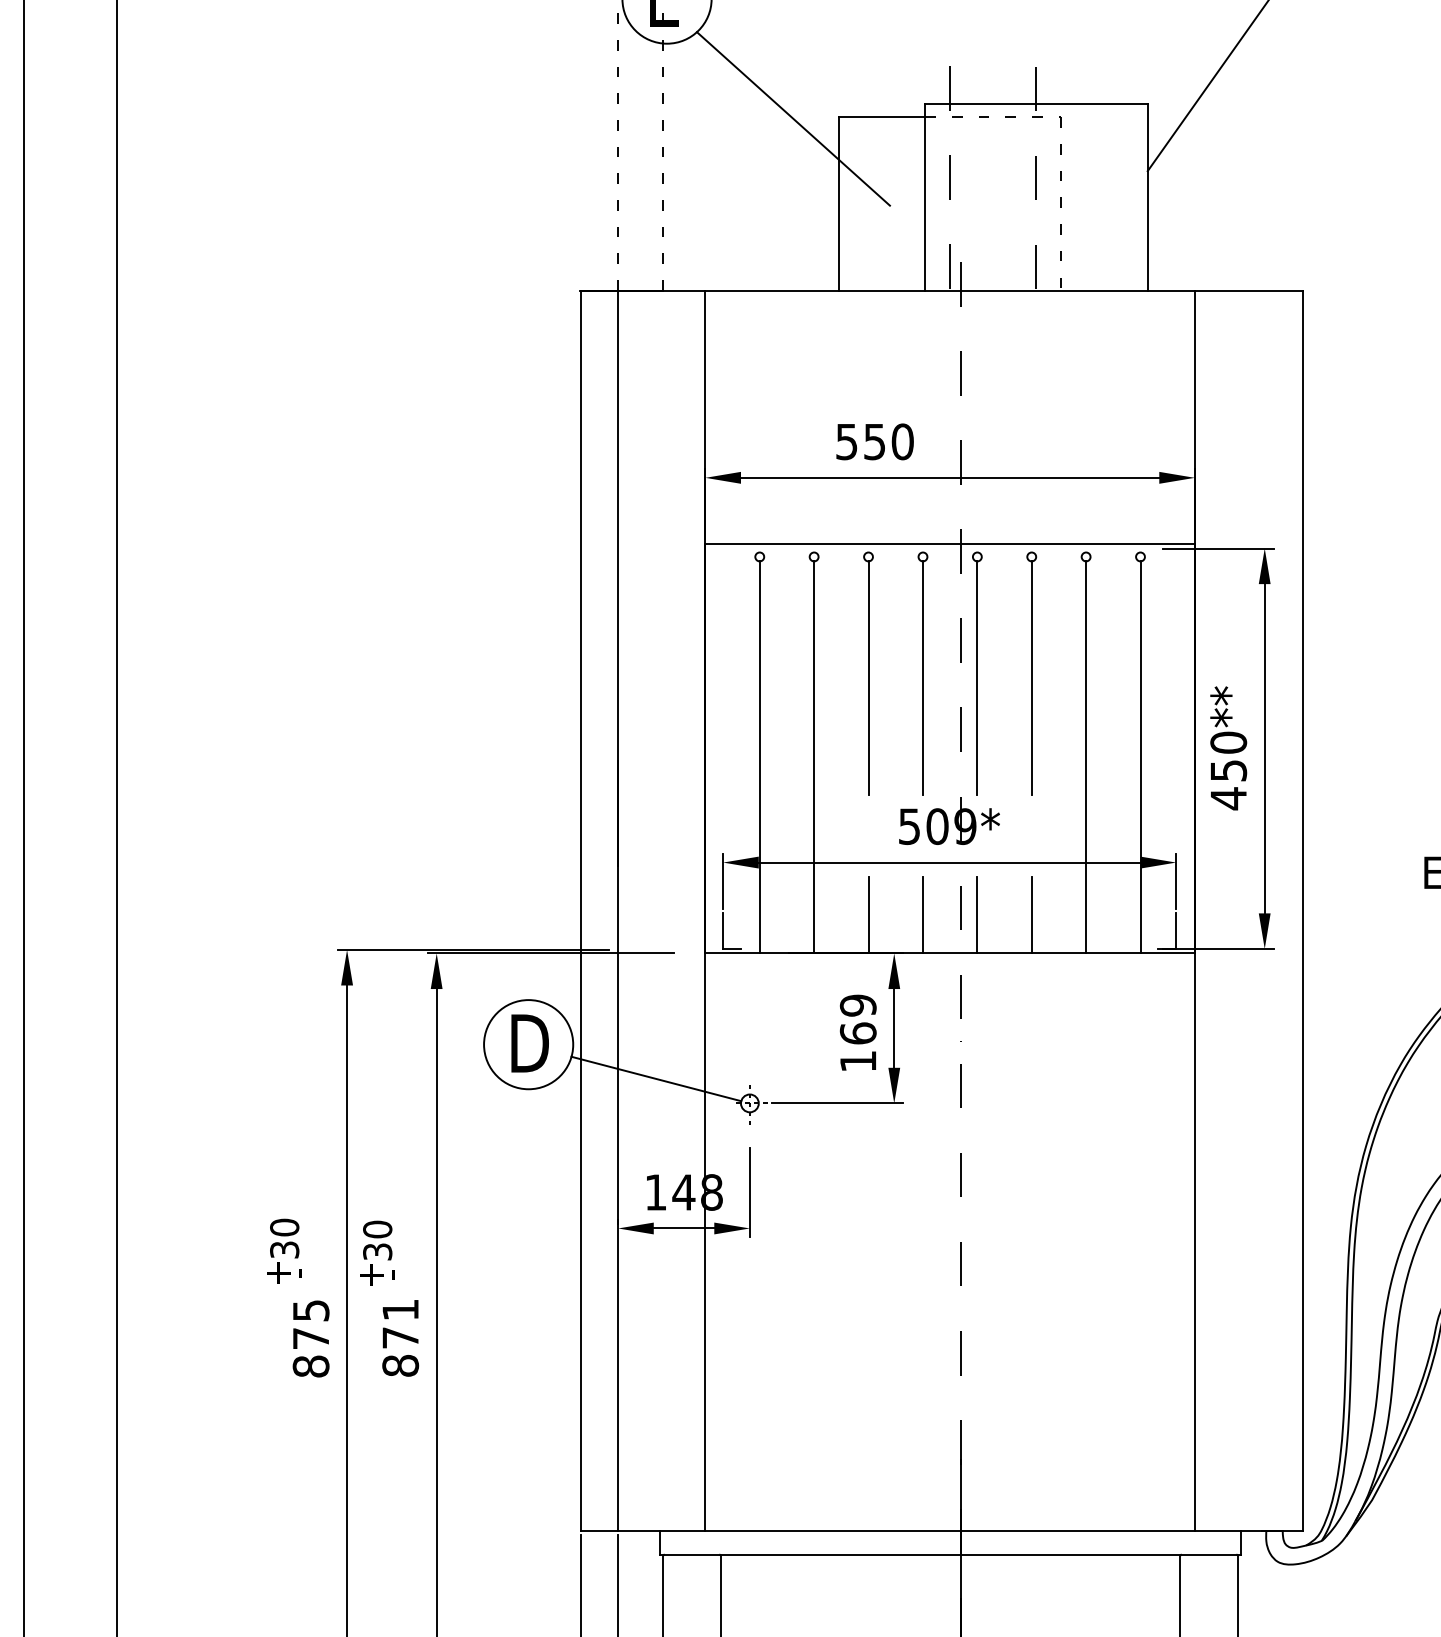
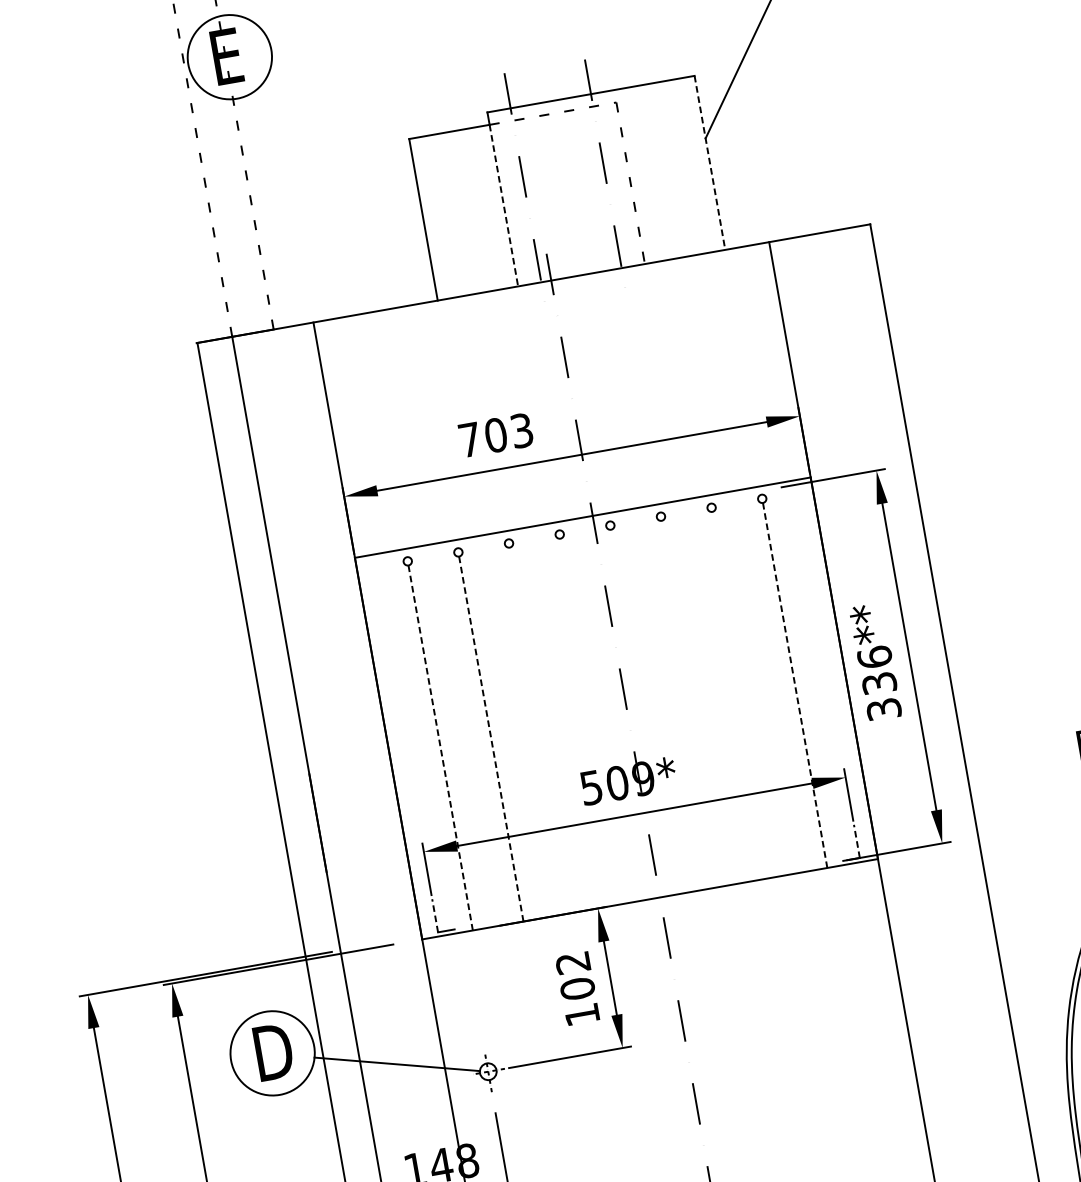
line: (792, 118) -> (366, 147), removed
line: (1147, 197) -> (709, 163), solid -> dashed
line: (925, 204) -> (504, 205), solid -> dashed
text: (874, 441) -> (495, 435), 550 -> 703
line: (868, 678) -> (528, 656), removed
line: (922, 678) -> (579, 647), removed
line: (977, 678) -> (630, 638), removed
line: (1031, 678) -> (680, 629), removed
line: (759, 756) -> (440, 747), solid -> dashed
line: (814, 756) -> (491, 738), solid -> dashed
line: (1140, 756) -> (795, 684), solid -> dashed
line: (1086, 757) -> (744, 694), removed
text: (1228, 770) -> (879, 683), 450** -> 336**
line: (868, 915) -> (567, 877), removed
line: (922, 915) -> (618, 868), removed
line: (977, 915) -> (669, 859), removed
line: (1031, 915) -> (719, 850), removed
line: (723, 931) -> (435, 916), solid -> dashed
line: (1176, 931) -> (857, 841), solid -> dashed
text: (857, 1019) -> (574, 975), 169 -> 102

